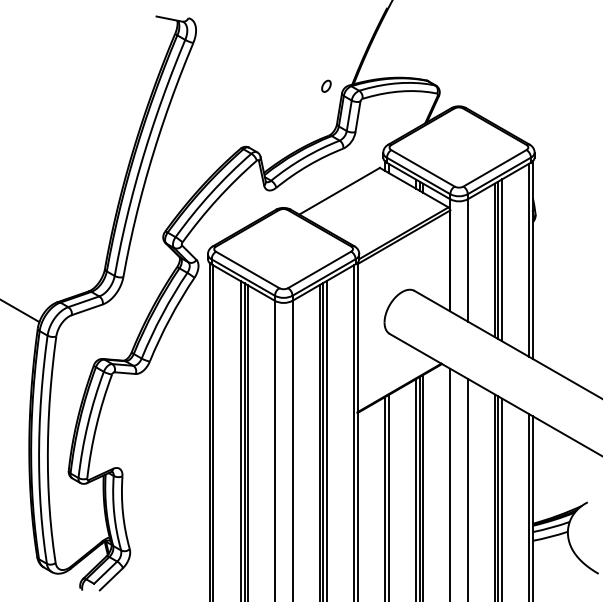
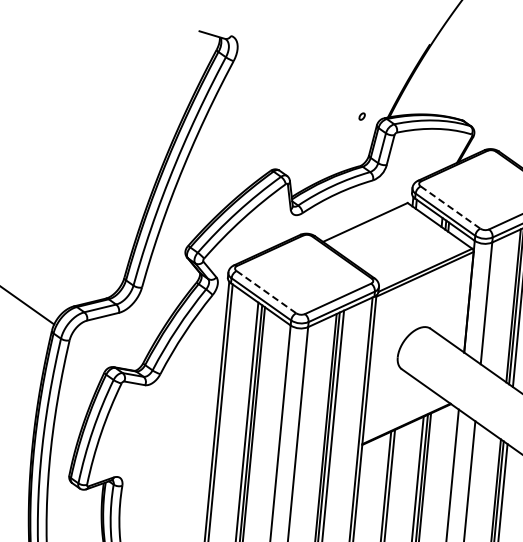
part: (326, 85) -> (362, 115), size x0.6
line: (423, 168) -> (451, 207), solid -> dashed
line: (247, 269) -> (266, 291), solid -> dashed

